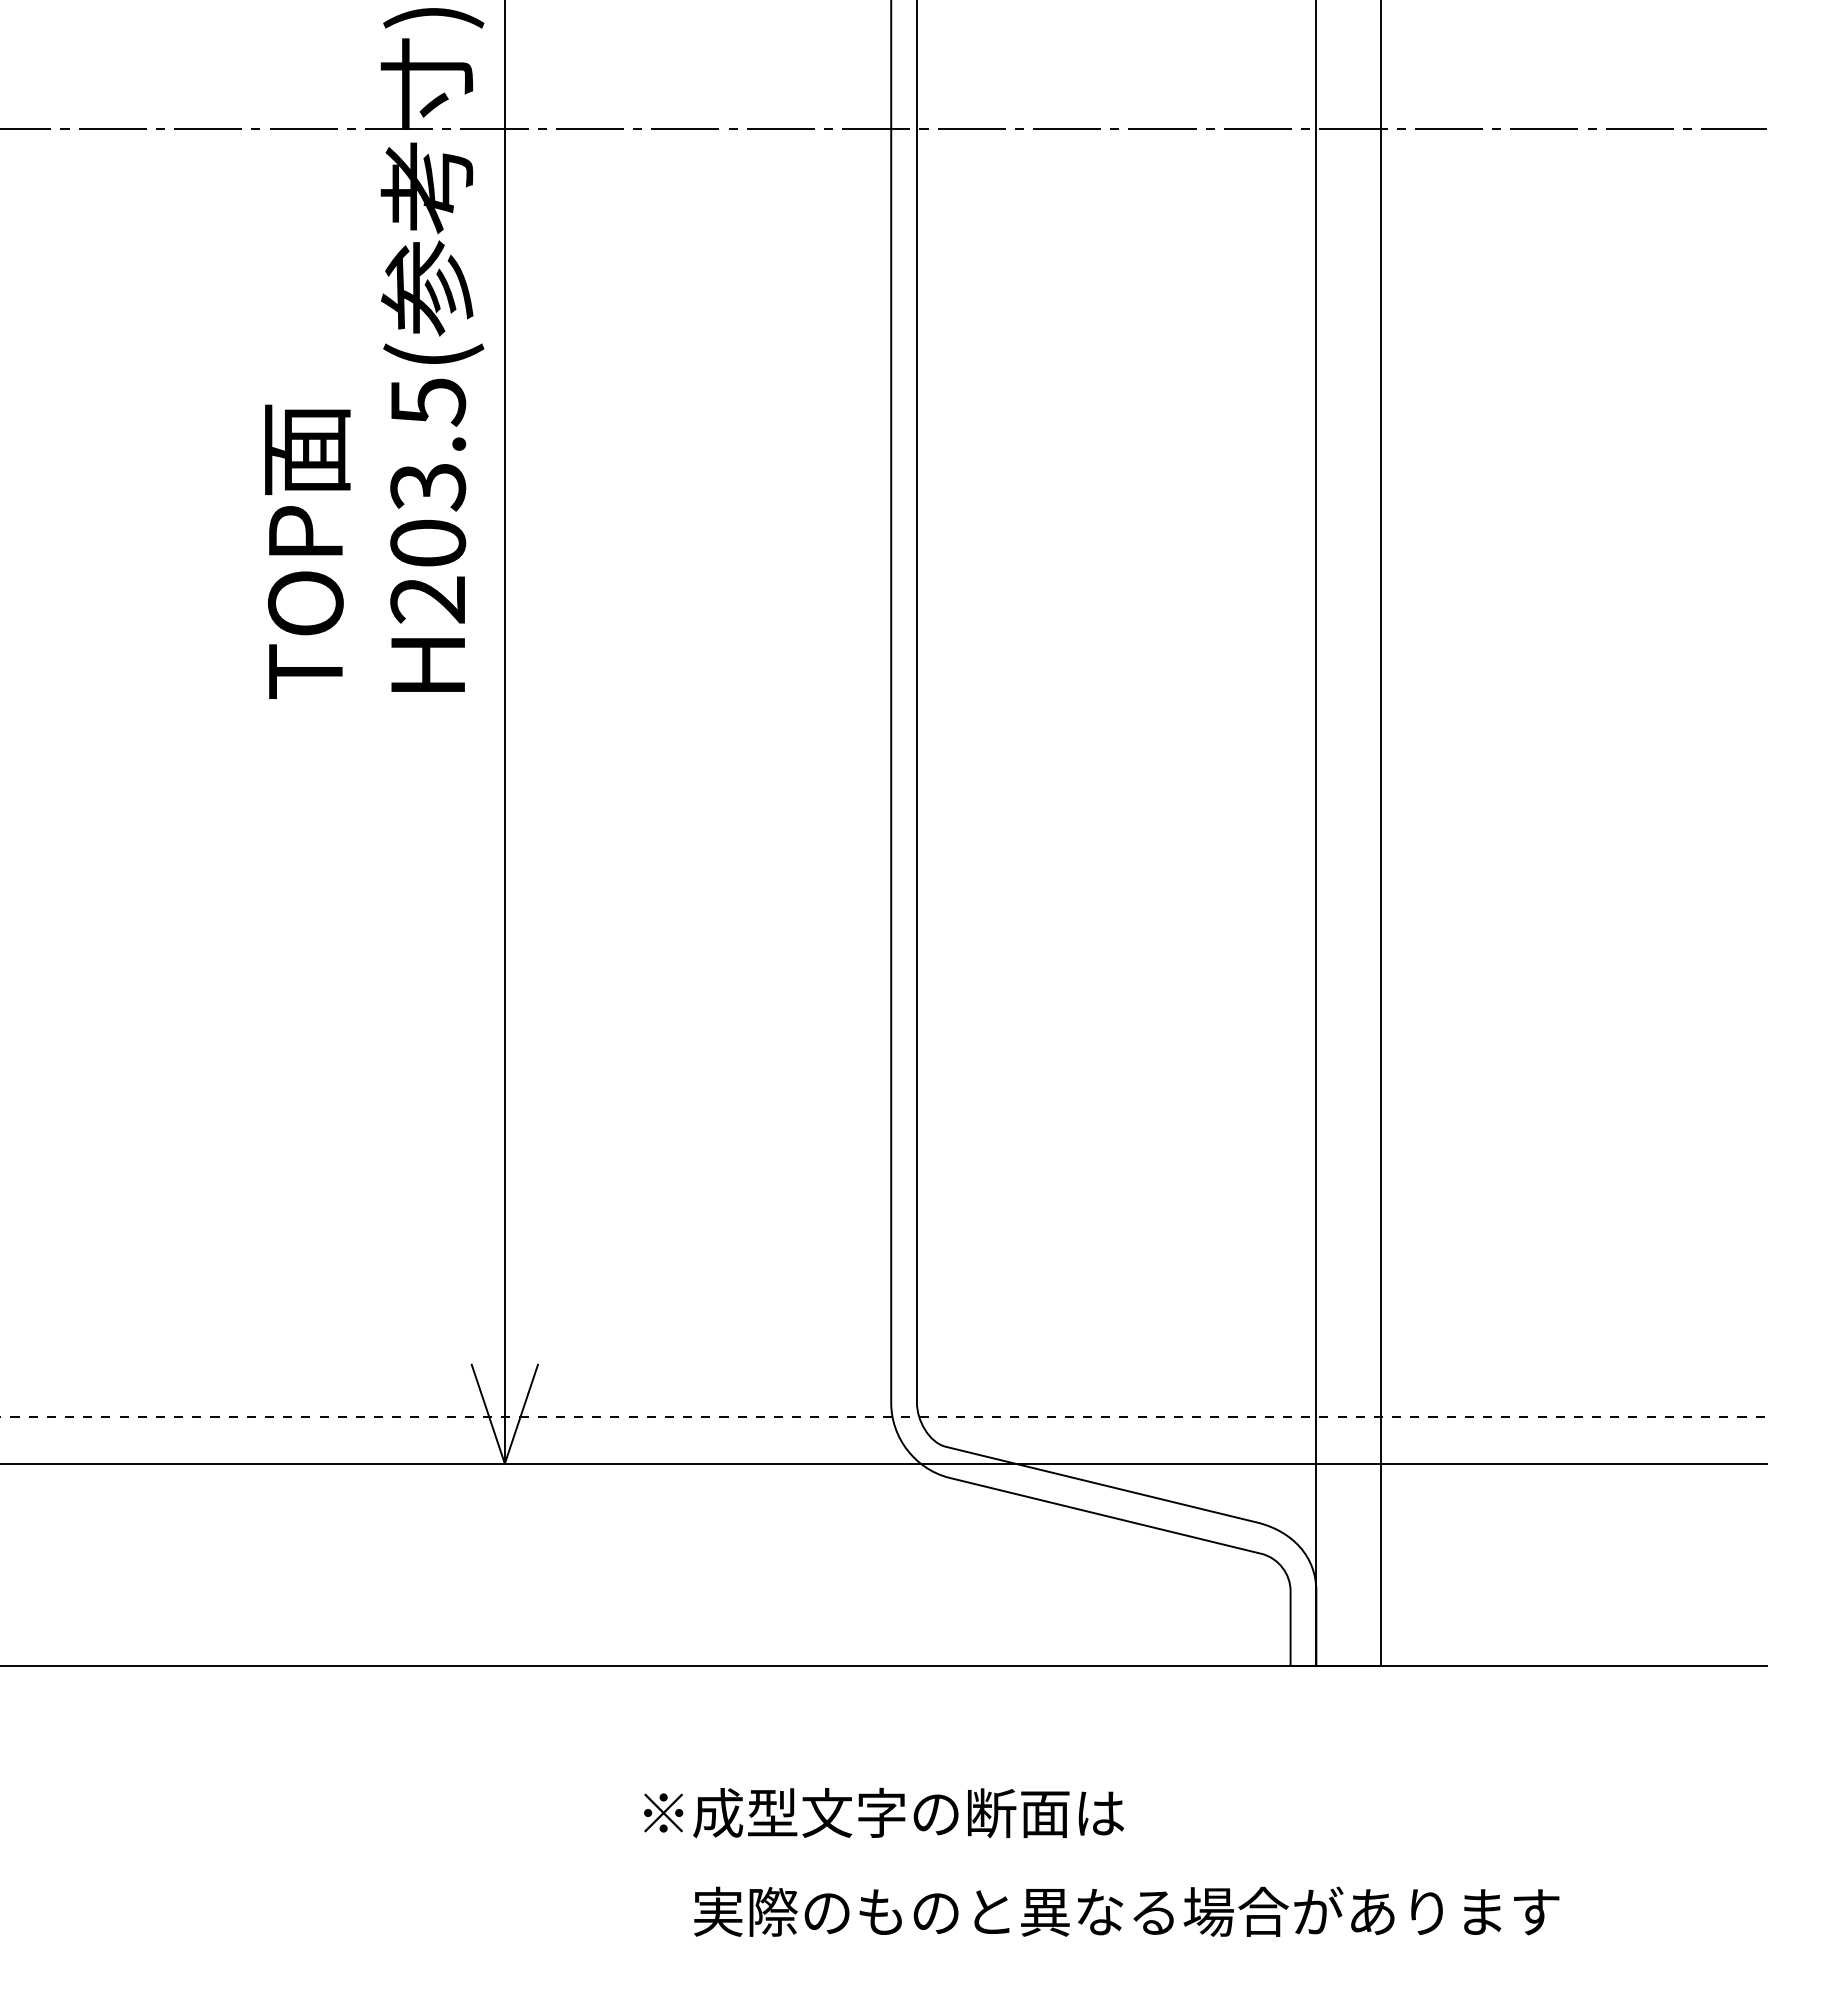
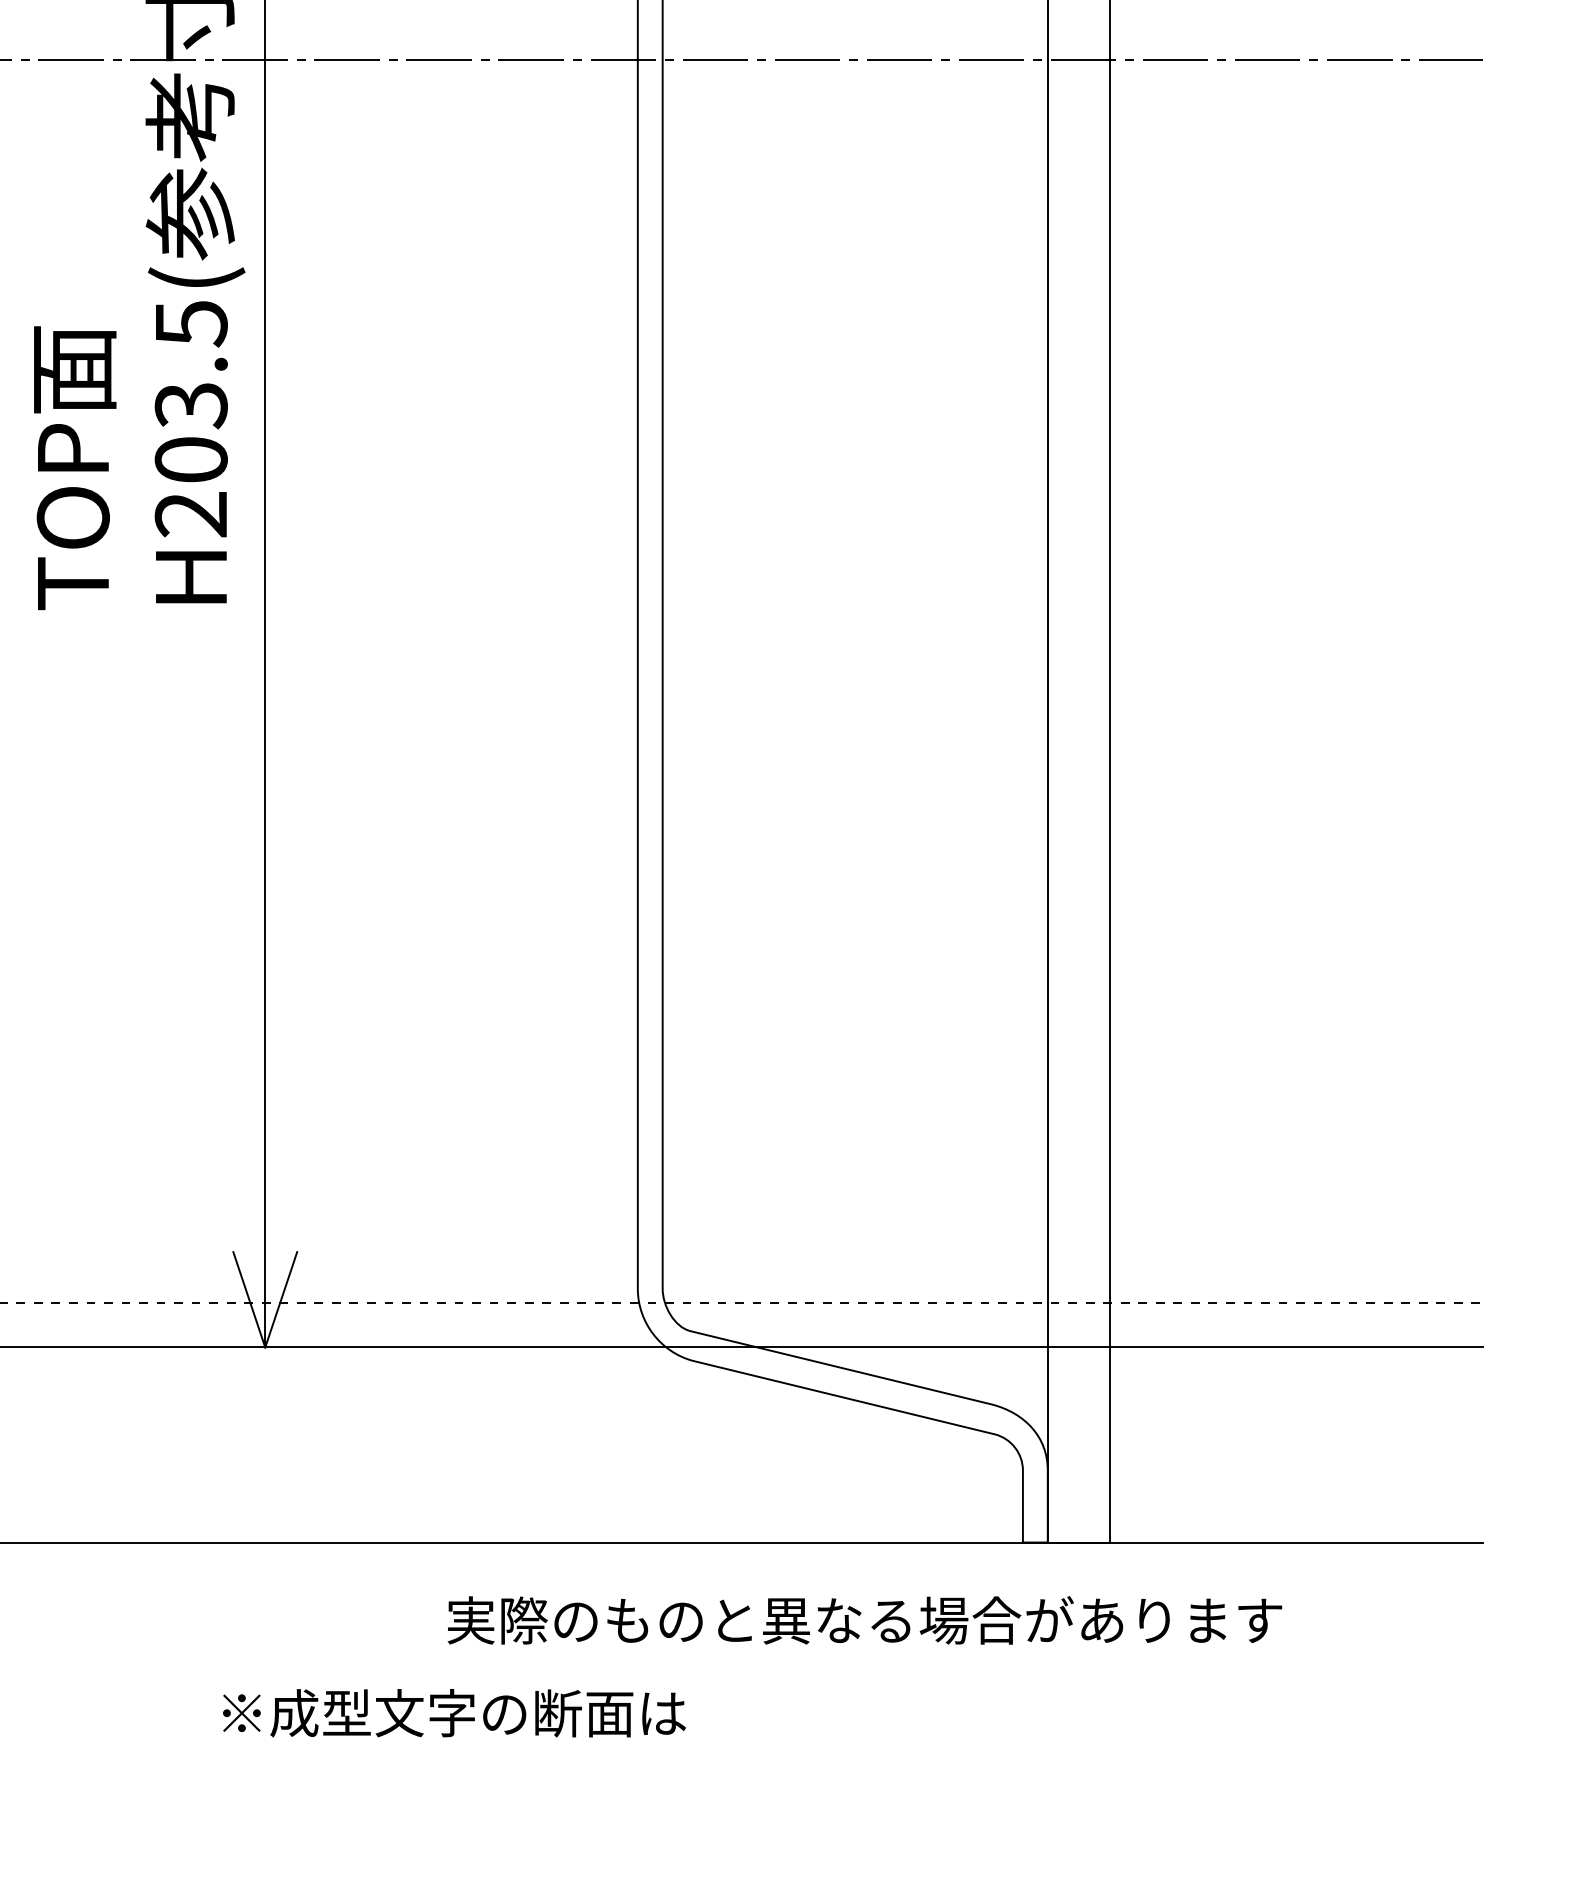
text: (884, 1812) -> (454, 1712), moved
text: (1126, 1911) -> (864, 1620), moved

